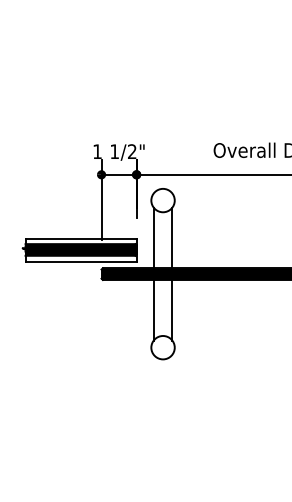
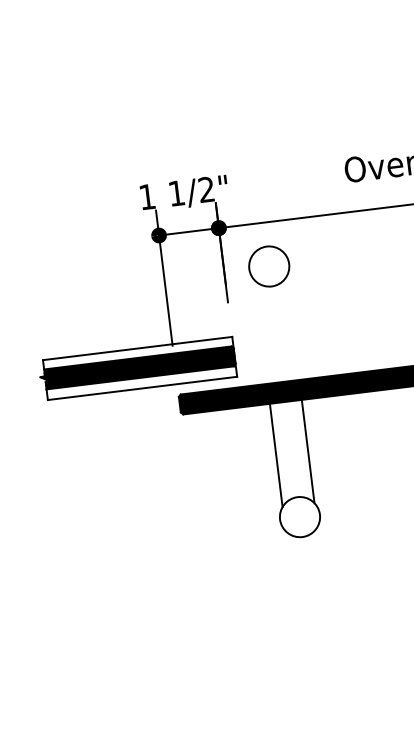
line: (153, 237) -> (260, 331), removed
line: (172, 237) -> (293, 327), removed

